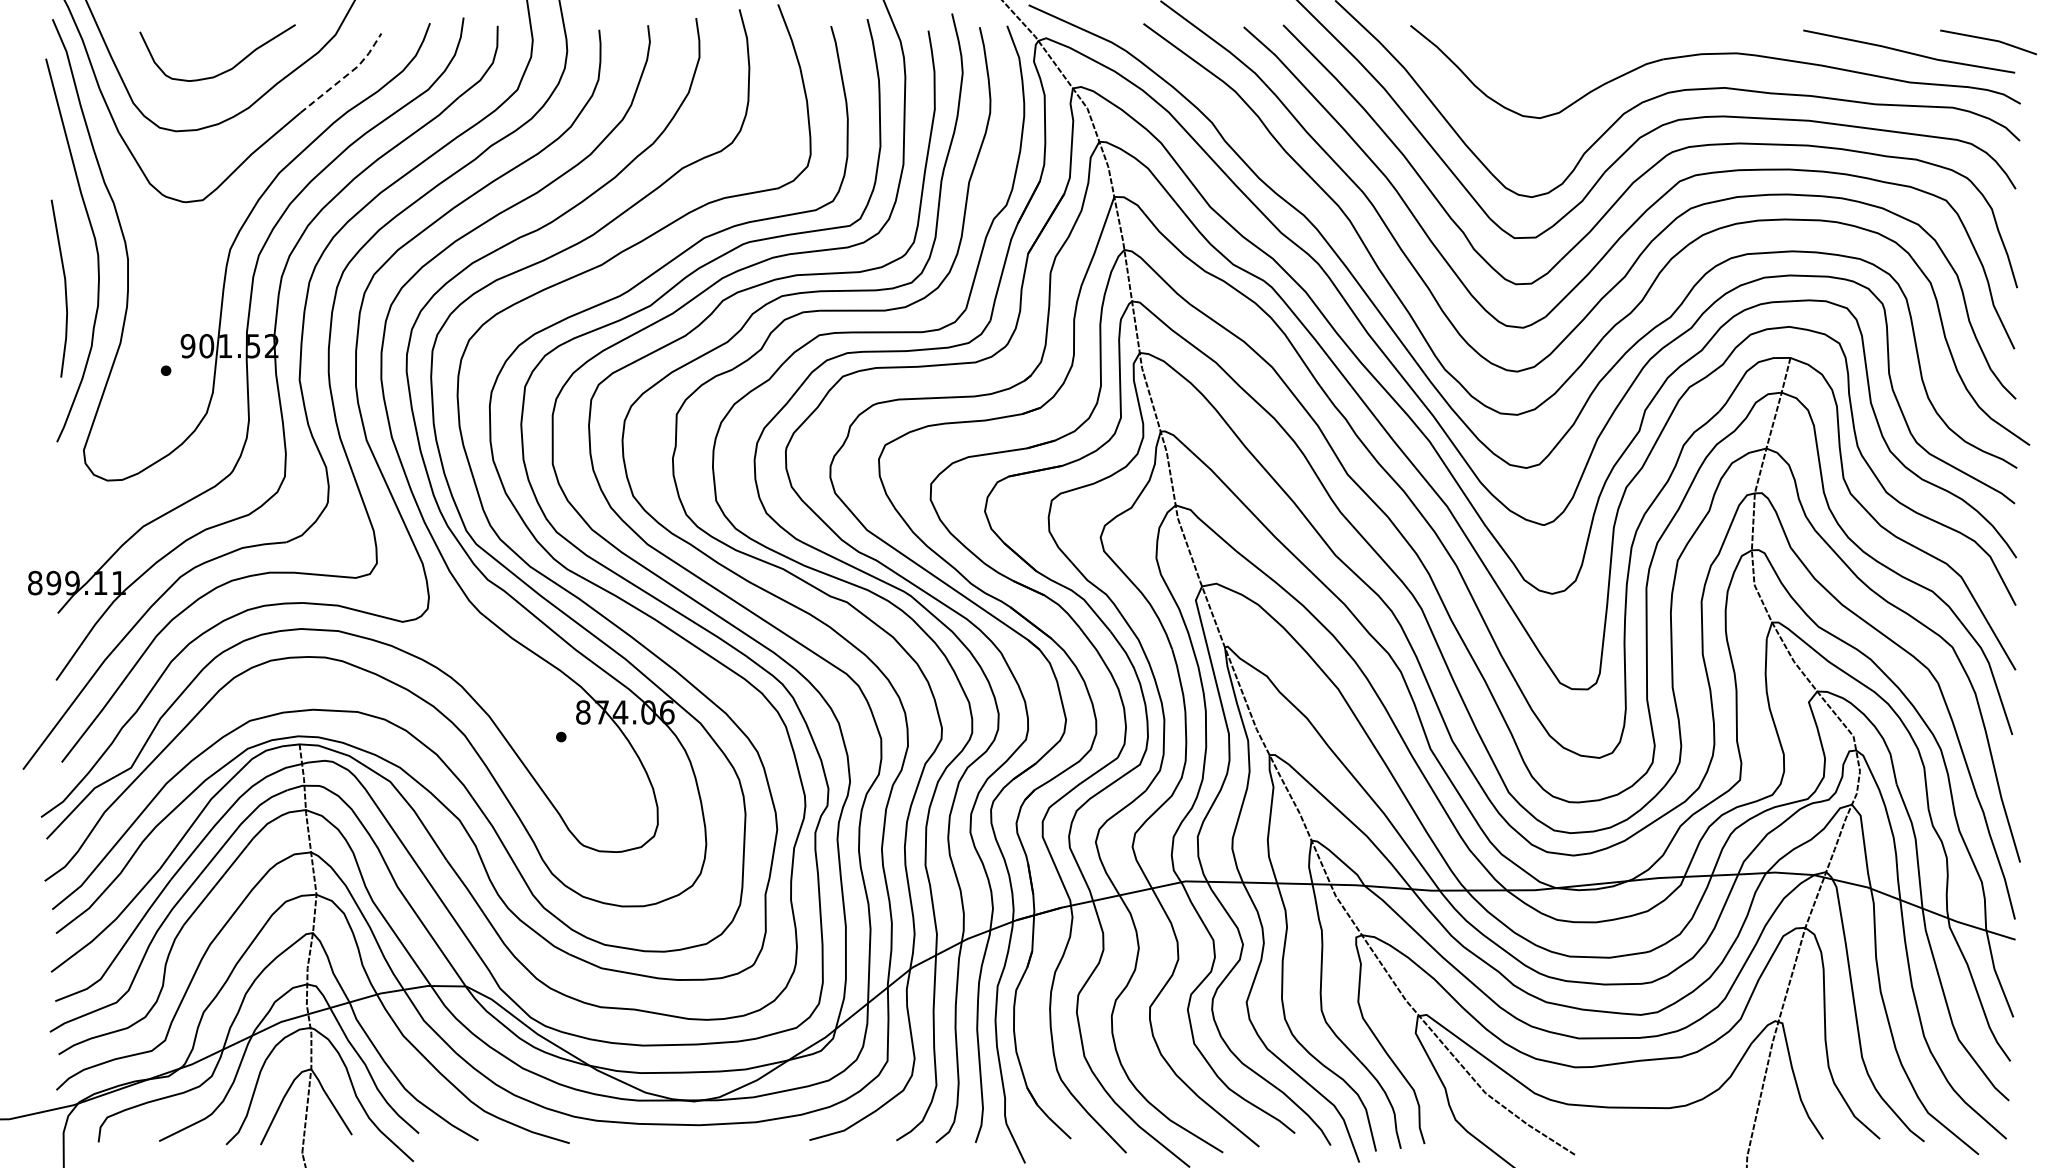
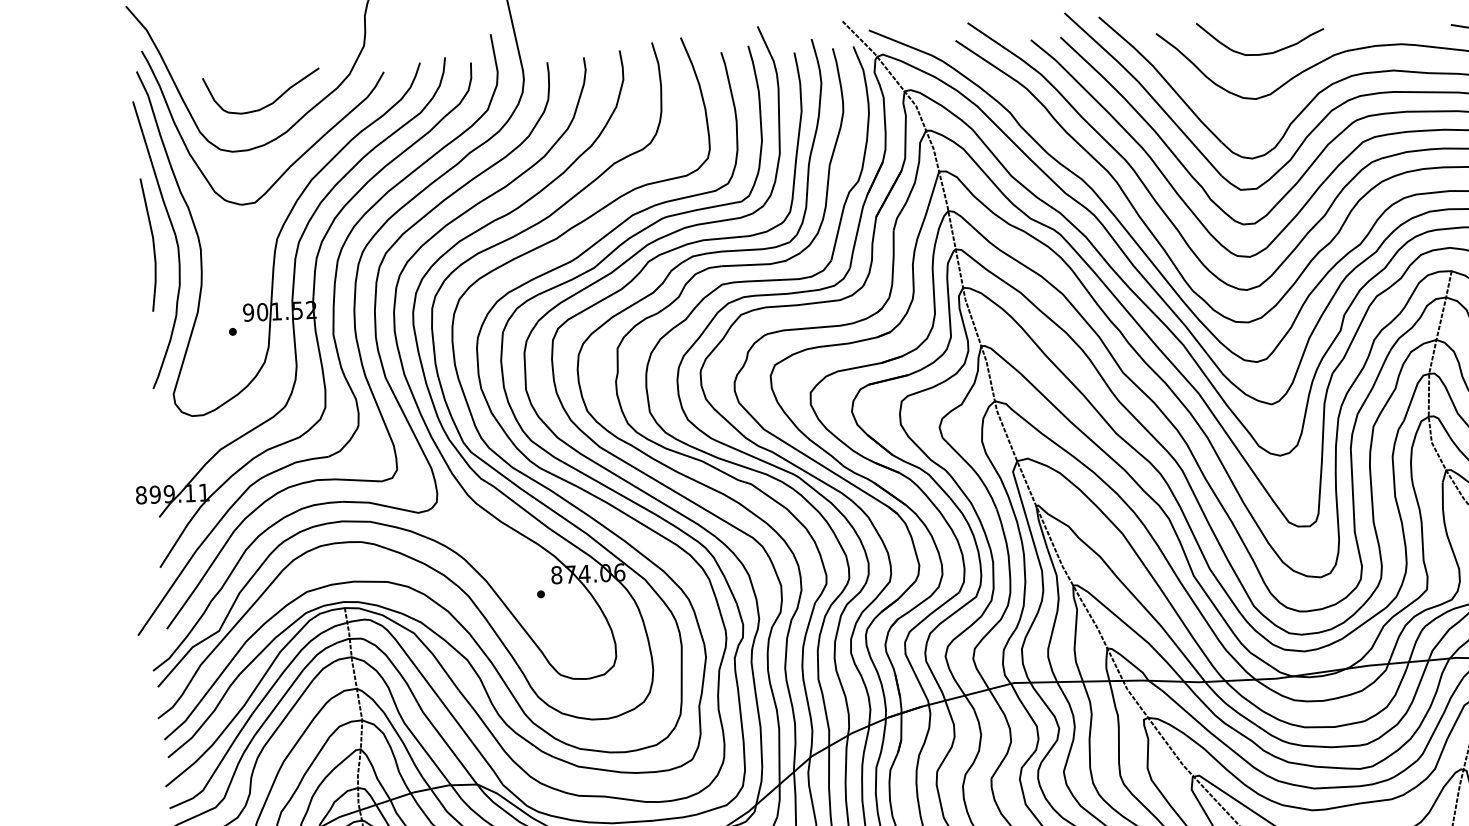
curve: (1554, 57) -> (1265, 53), added
line: (345, 76) -> (358, 105), dashed -> solid
line: (64, 288) -> (152, 244), moved

